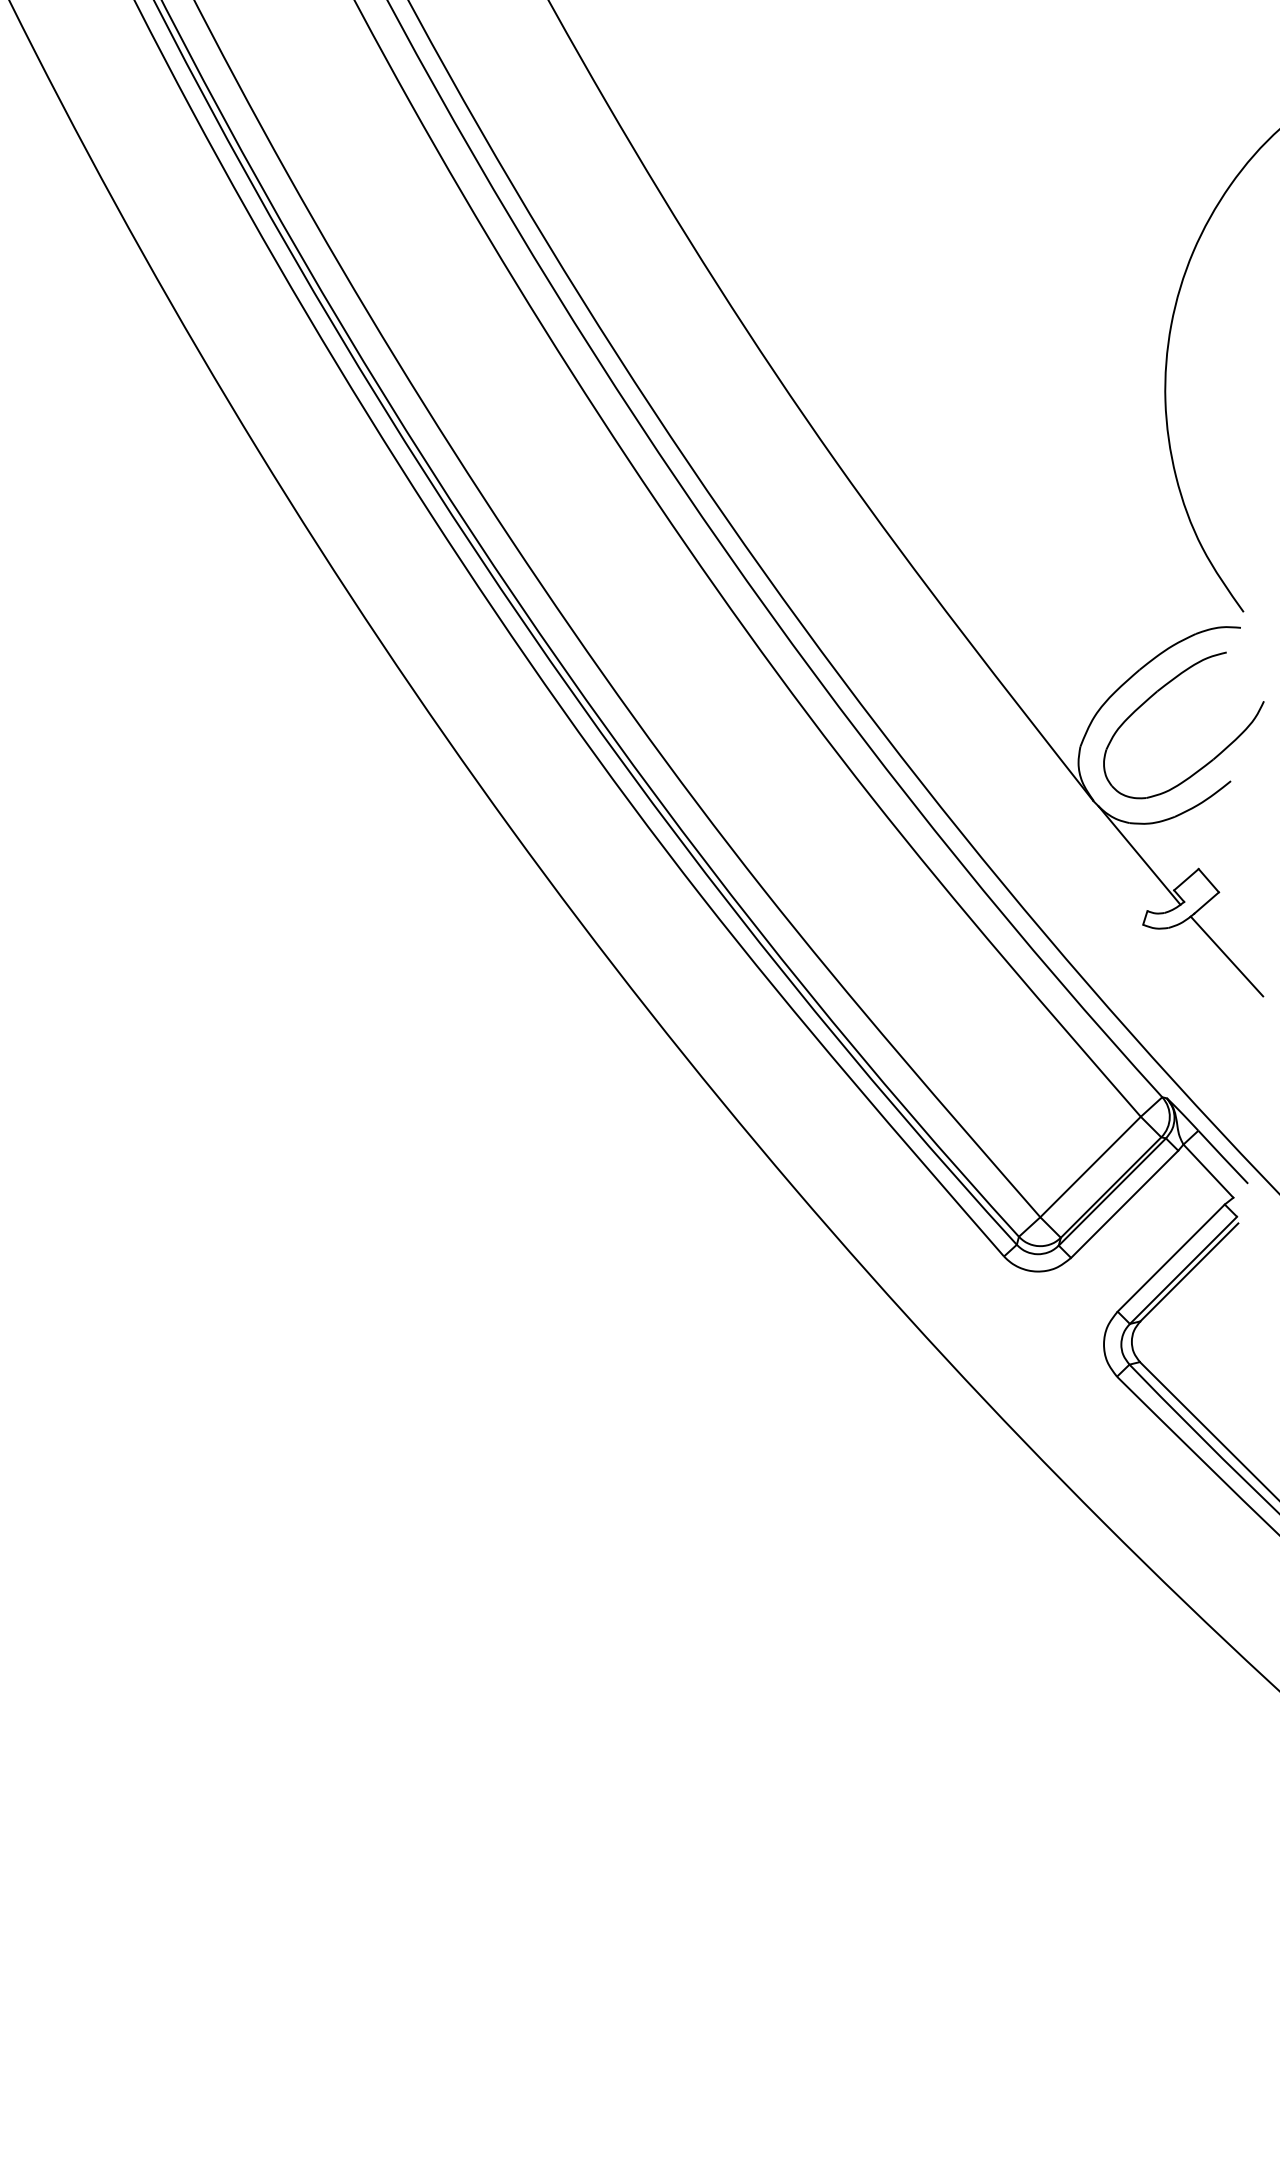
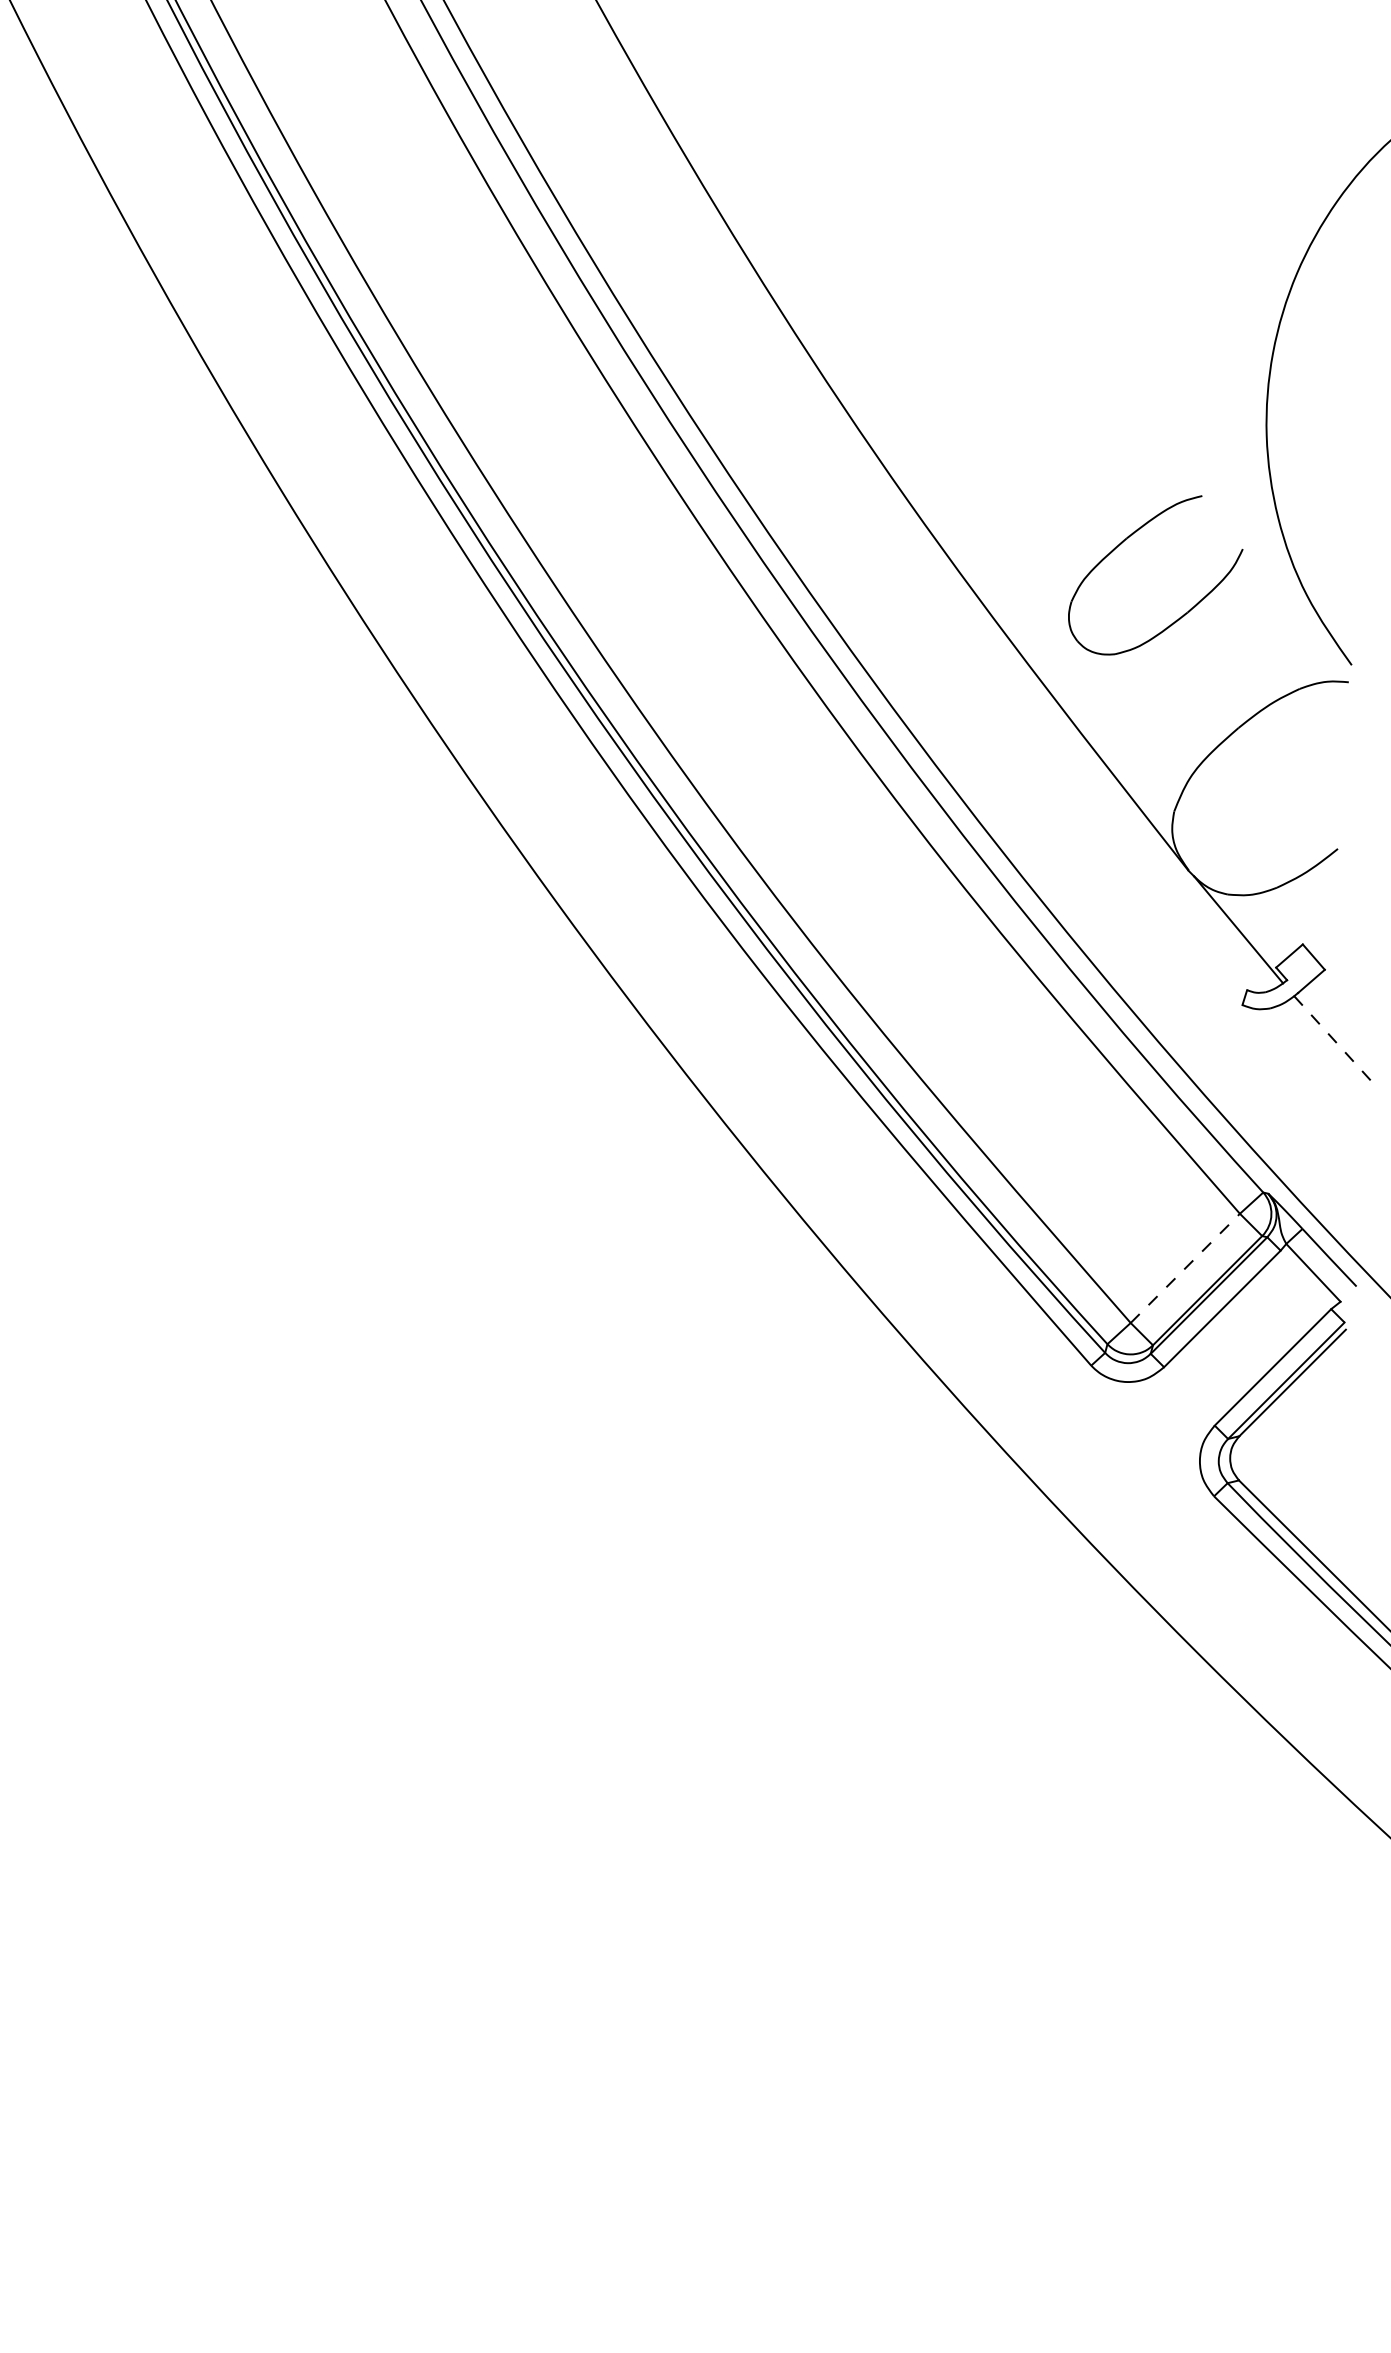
part: (1157, 692) -> (1127, 539), moved
line: (1226, 956) -> (1333, 1039), solid -> dashed
line: (1090, 1167) -> (1185, 1268), solid -> dashed

